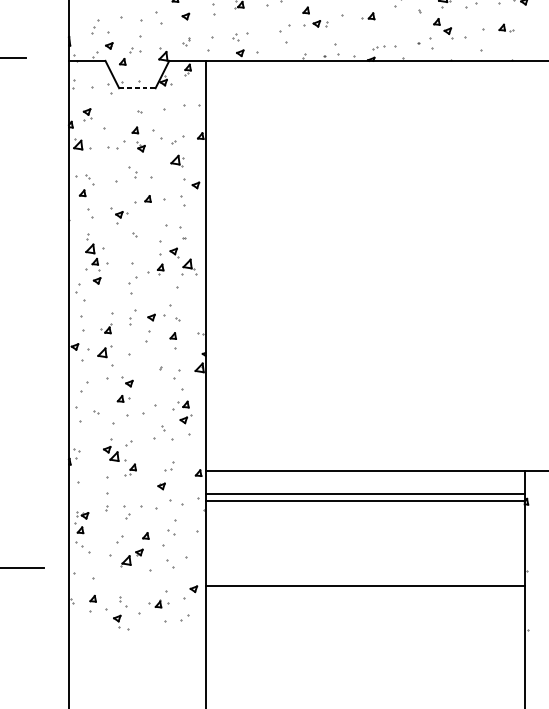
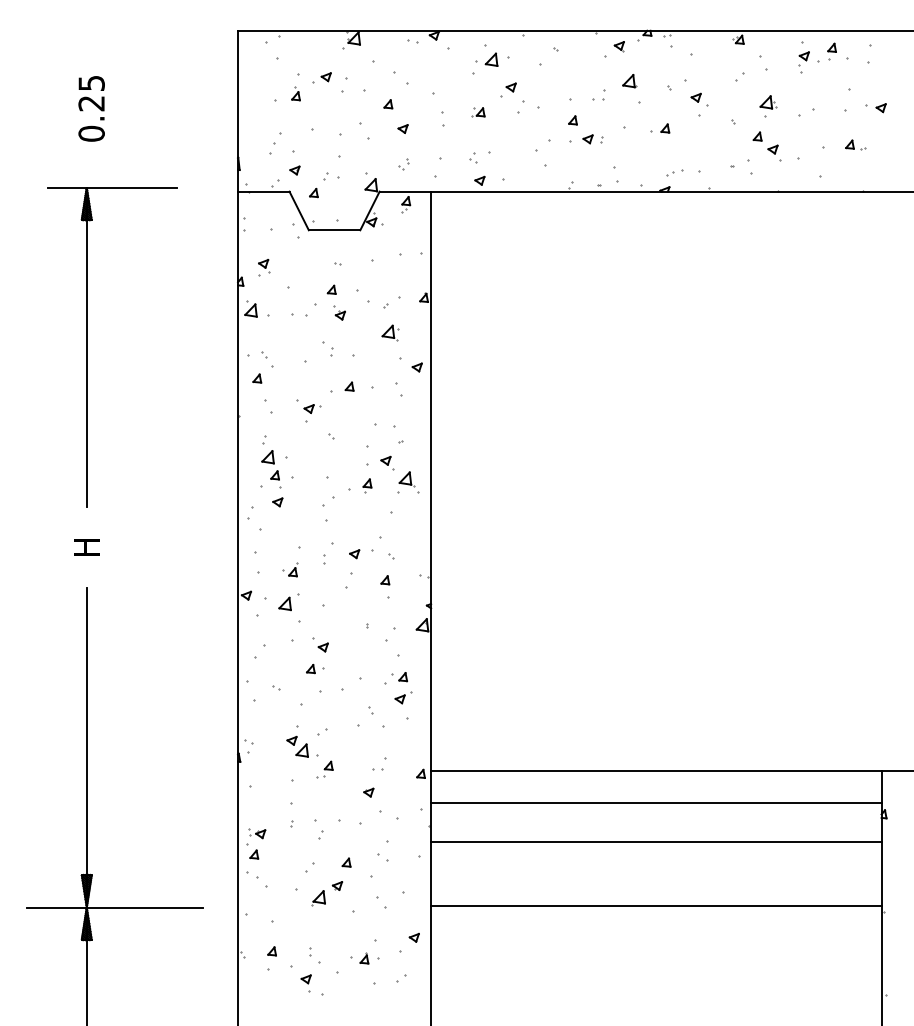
line: (137, 88) -> (334, 230), dashed -> solid
line: (365, 501) -> (656, 841), moved
line: (365, 586) -> (656, 906), moved

